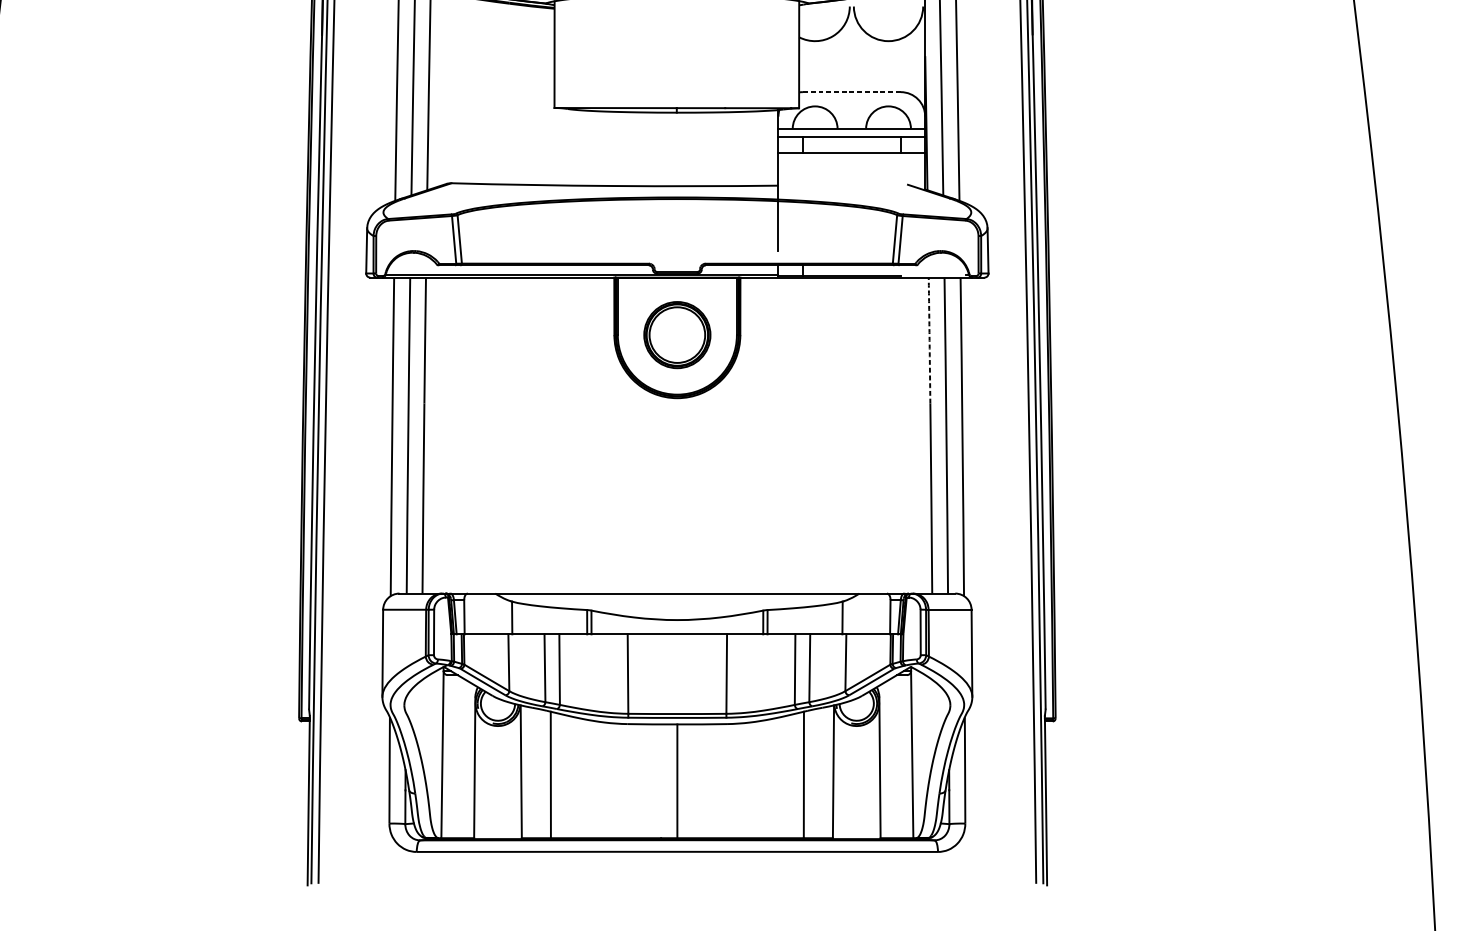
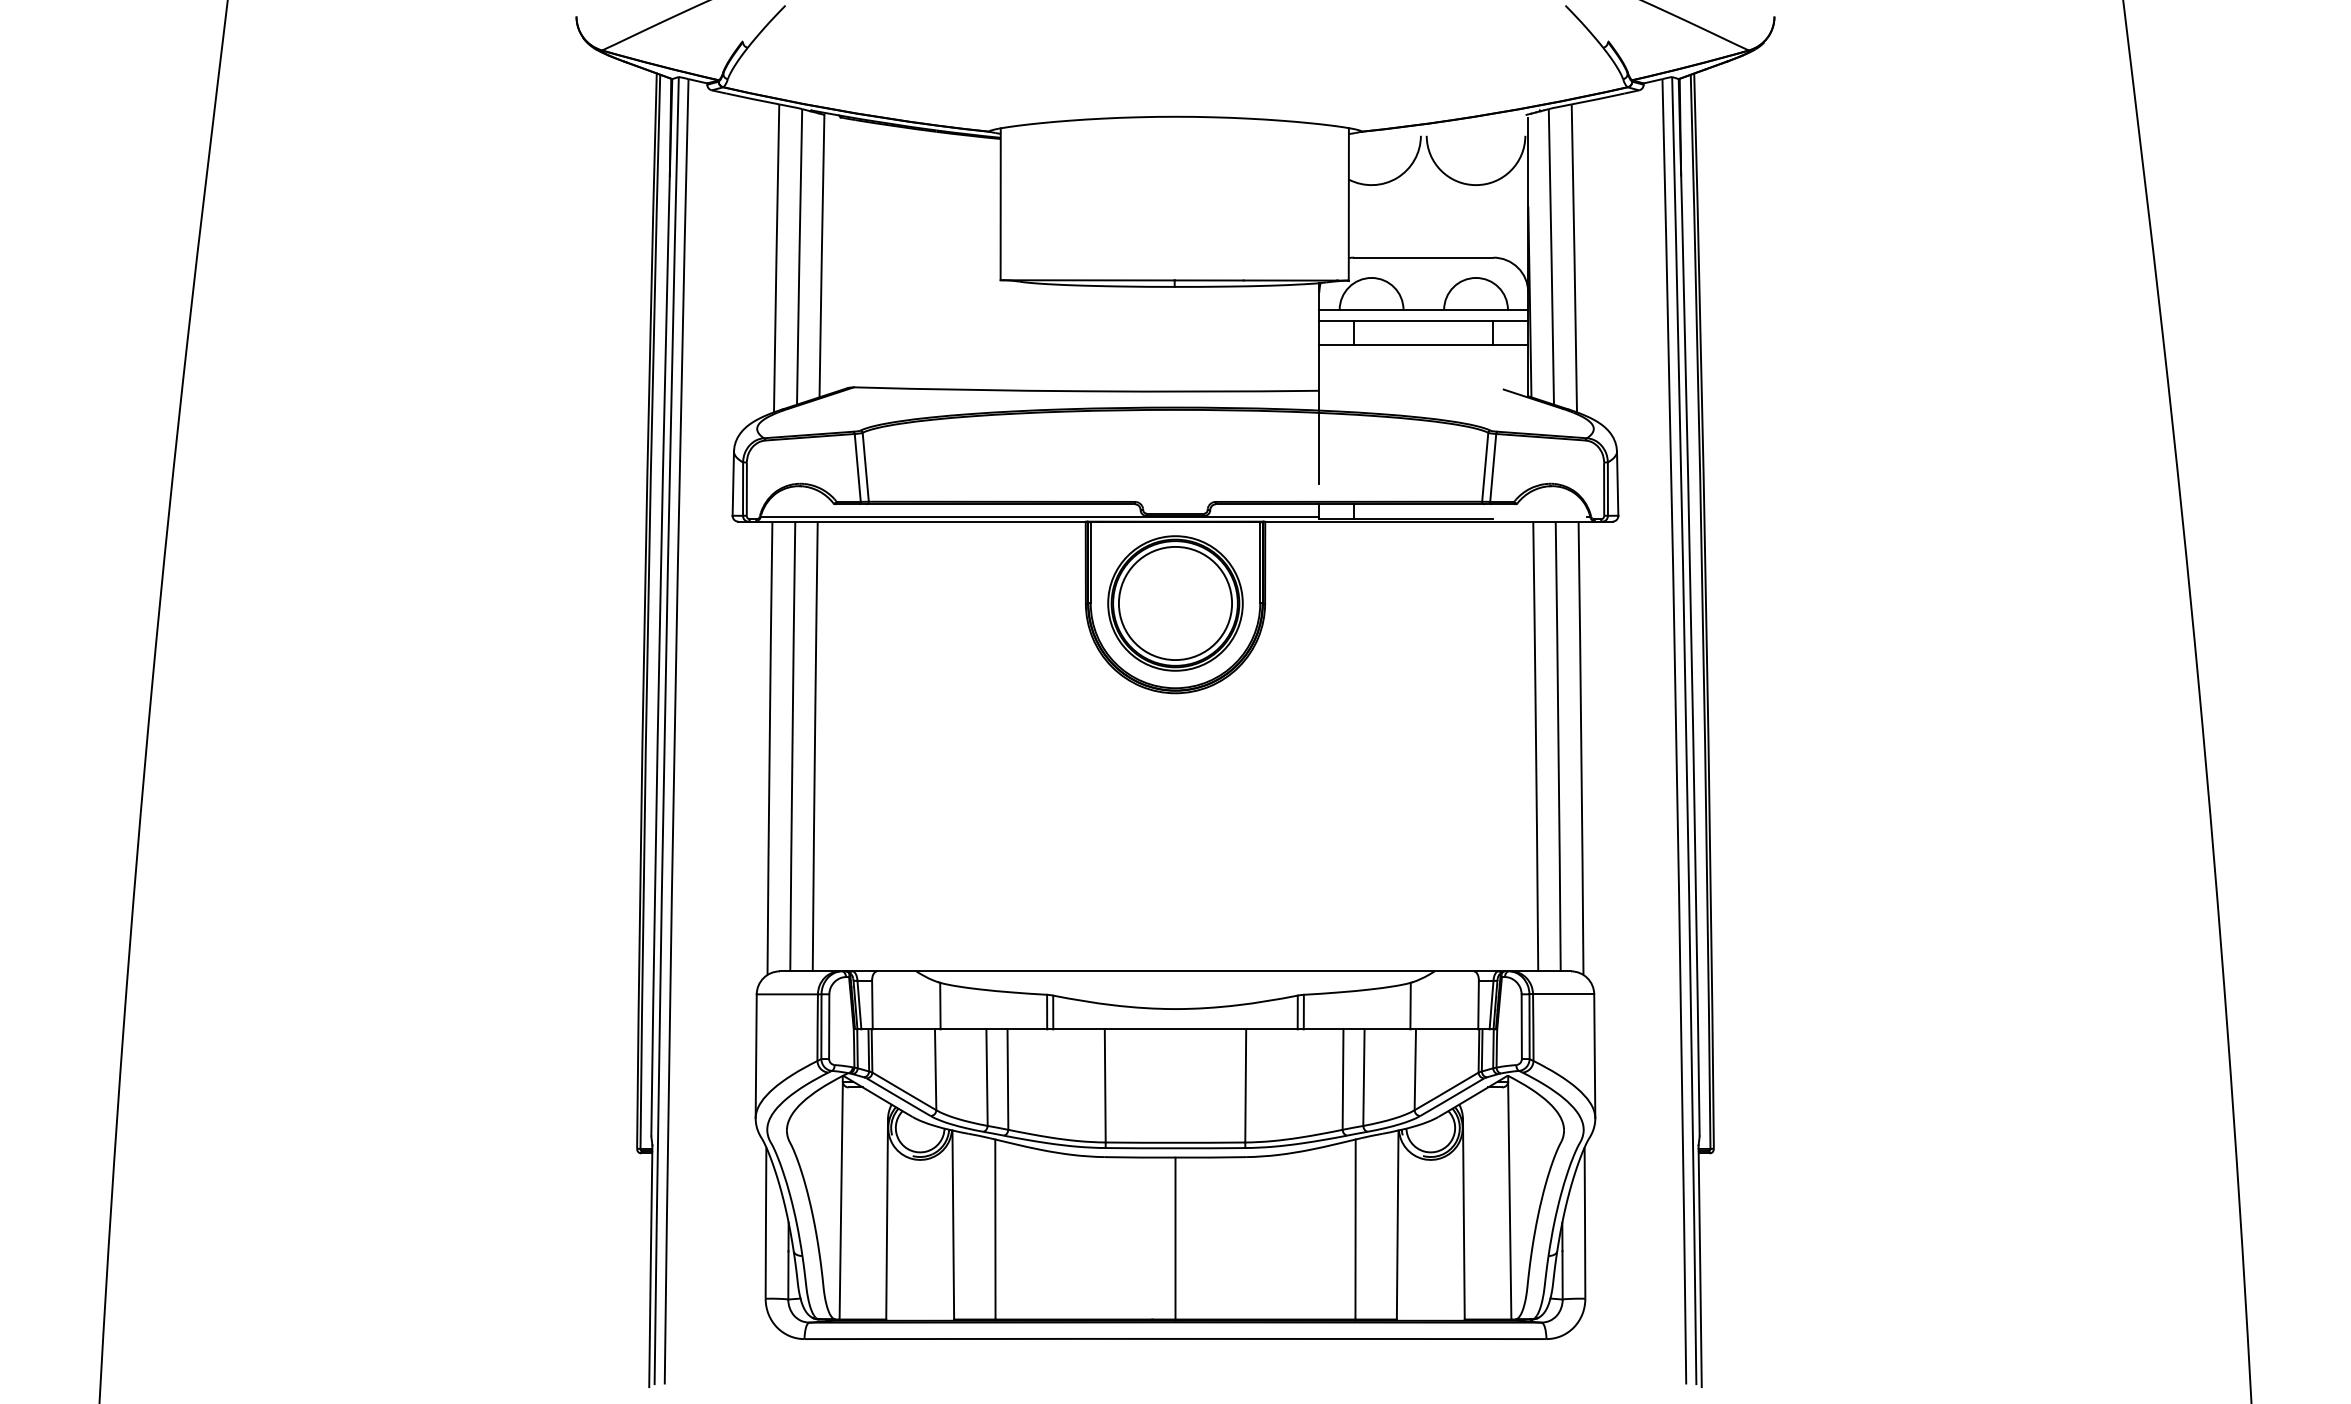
line: (851, 92) -> (1423, 257), dashed -> solid
part: (677, 335) -> (1175, 603), size x1.43
arc: (929, 340) -> (1534, 611), dashed -> solid

